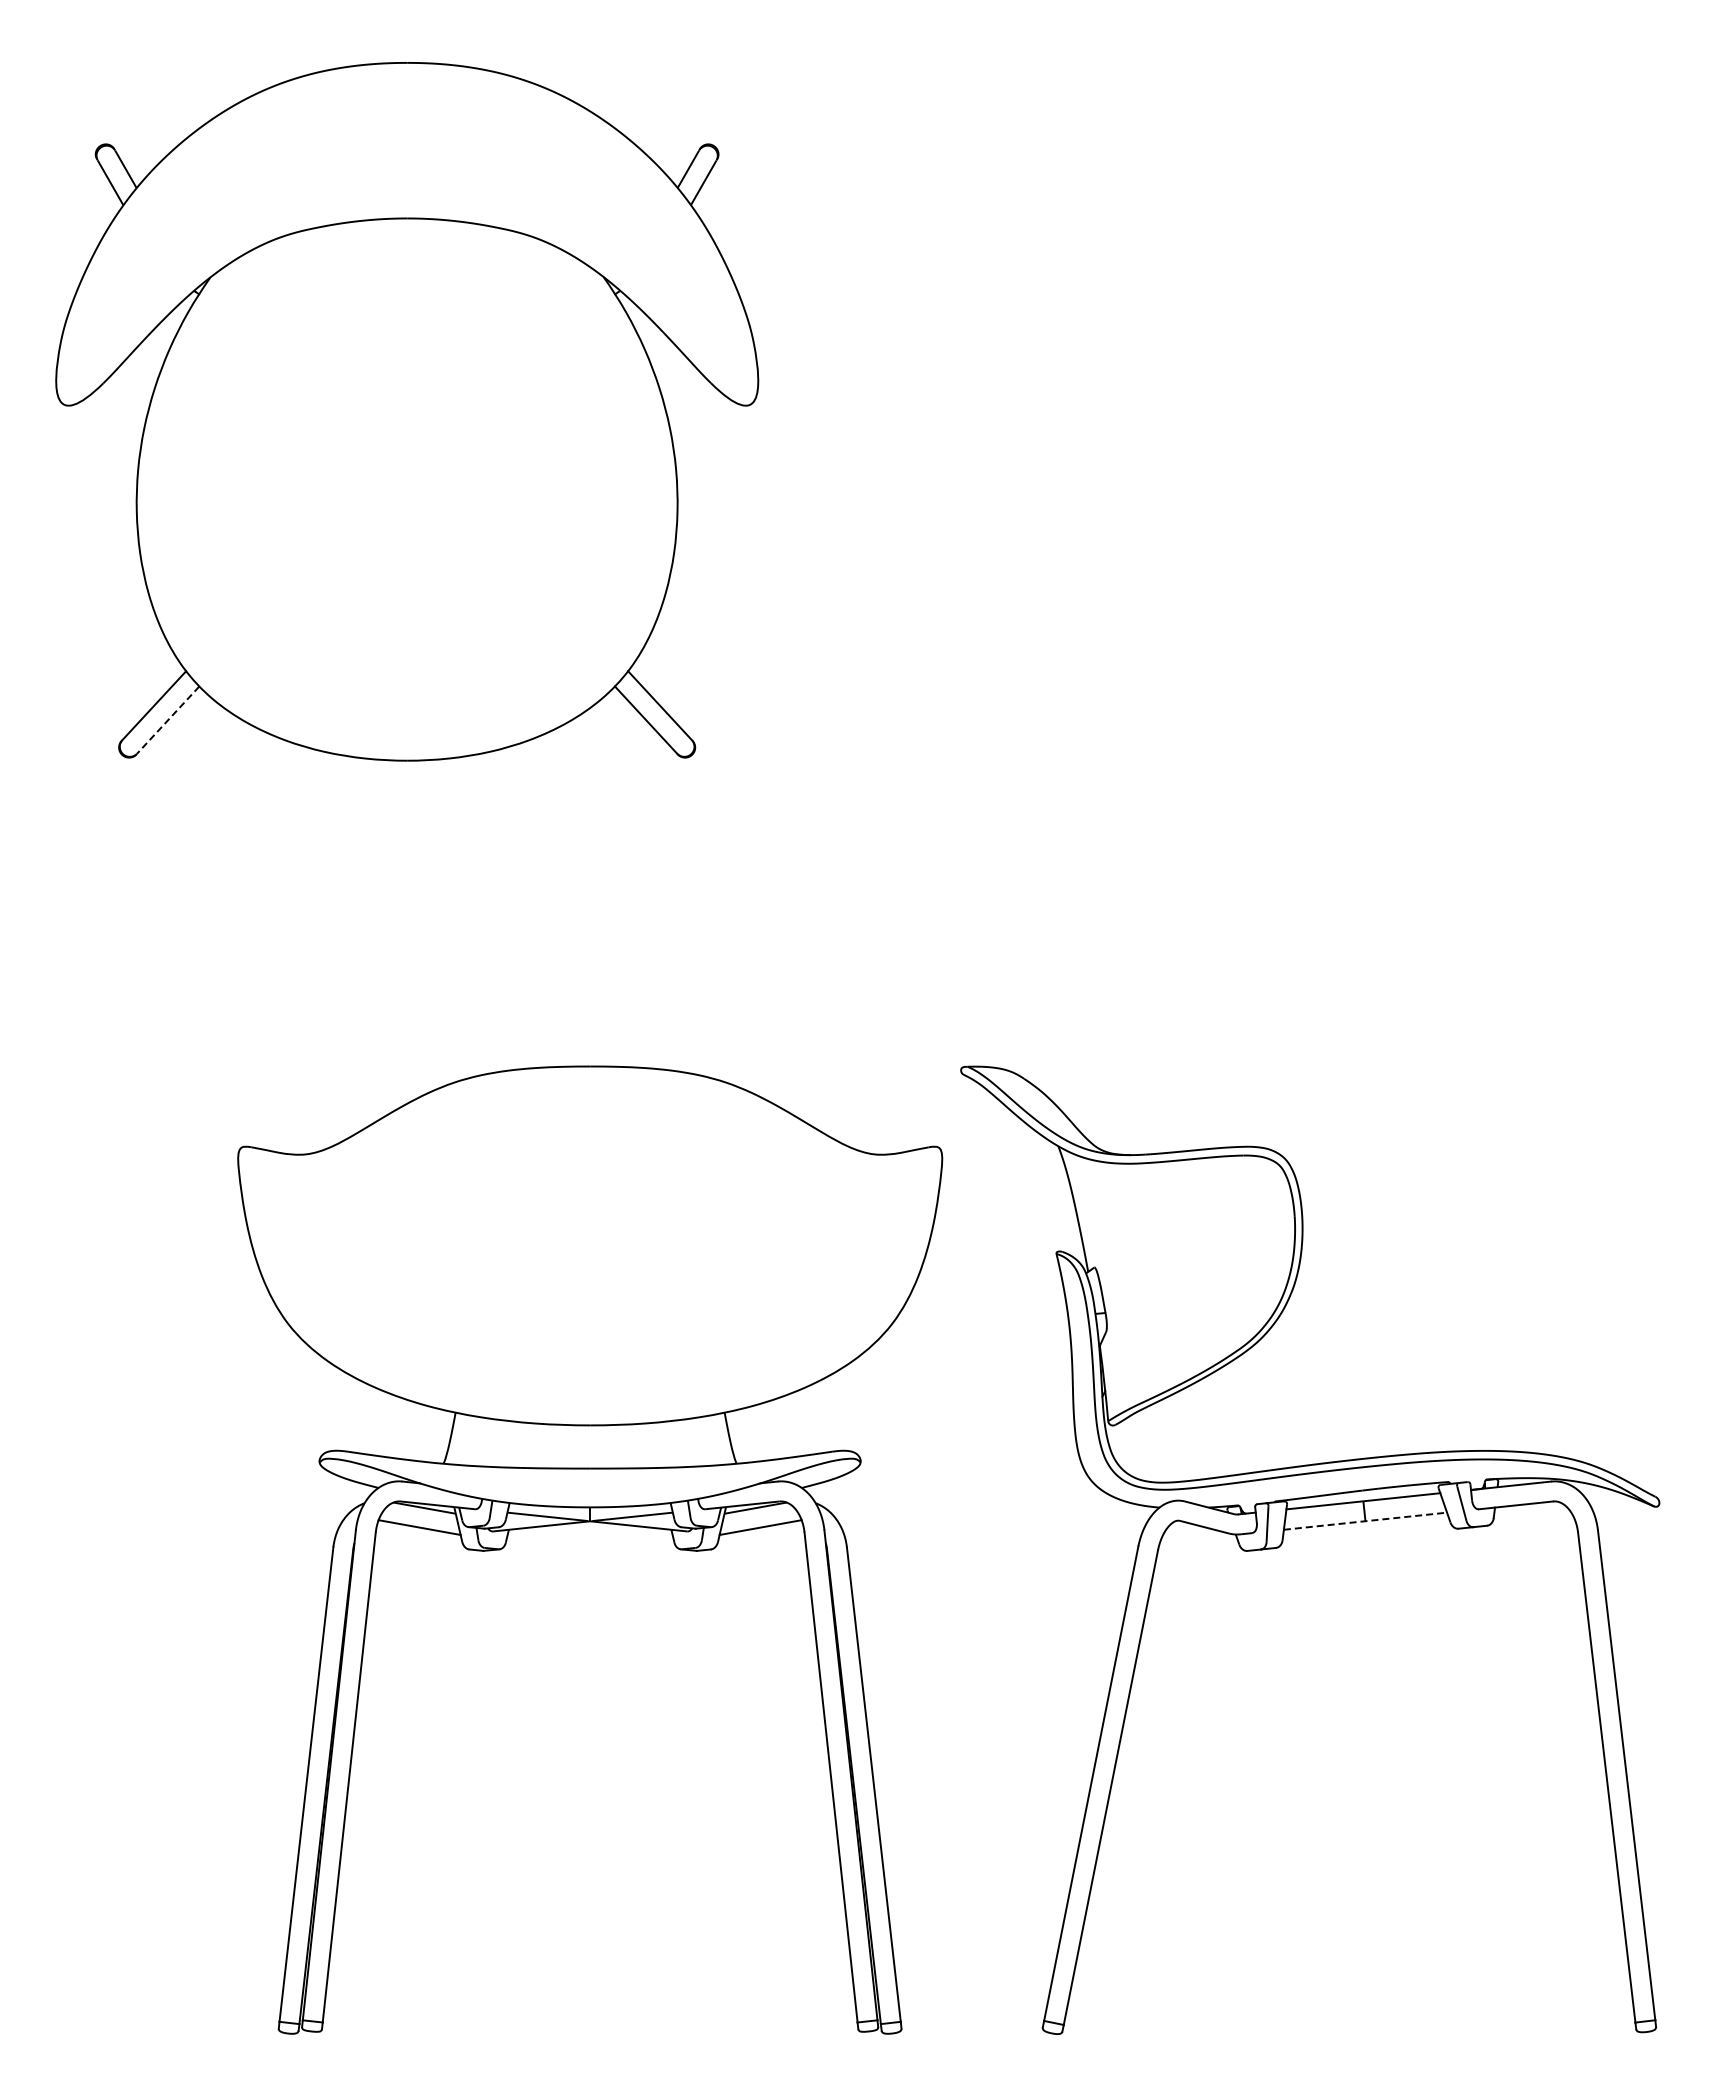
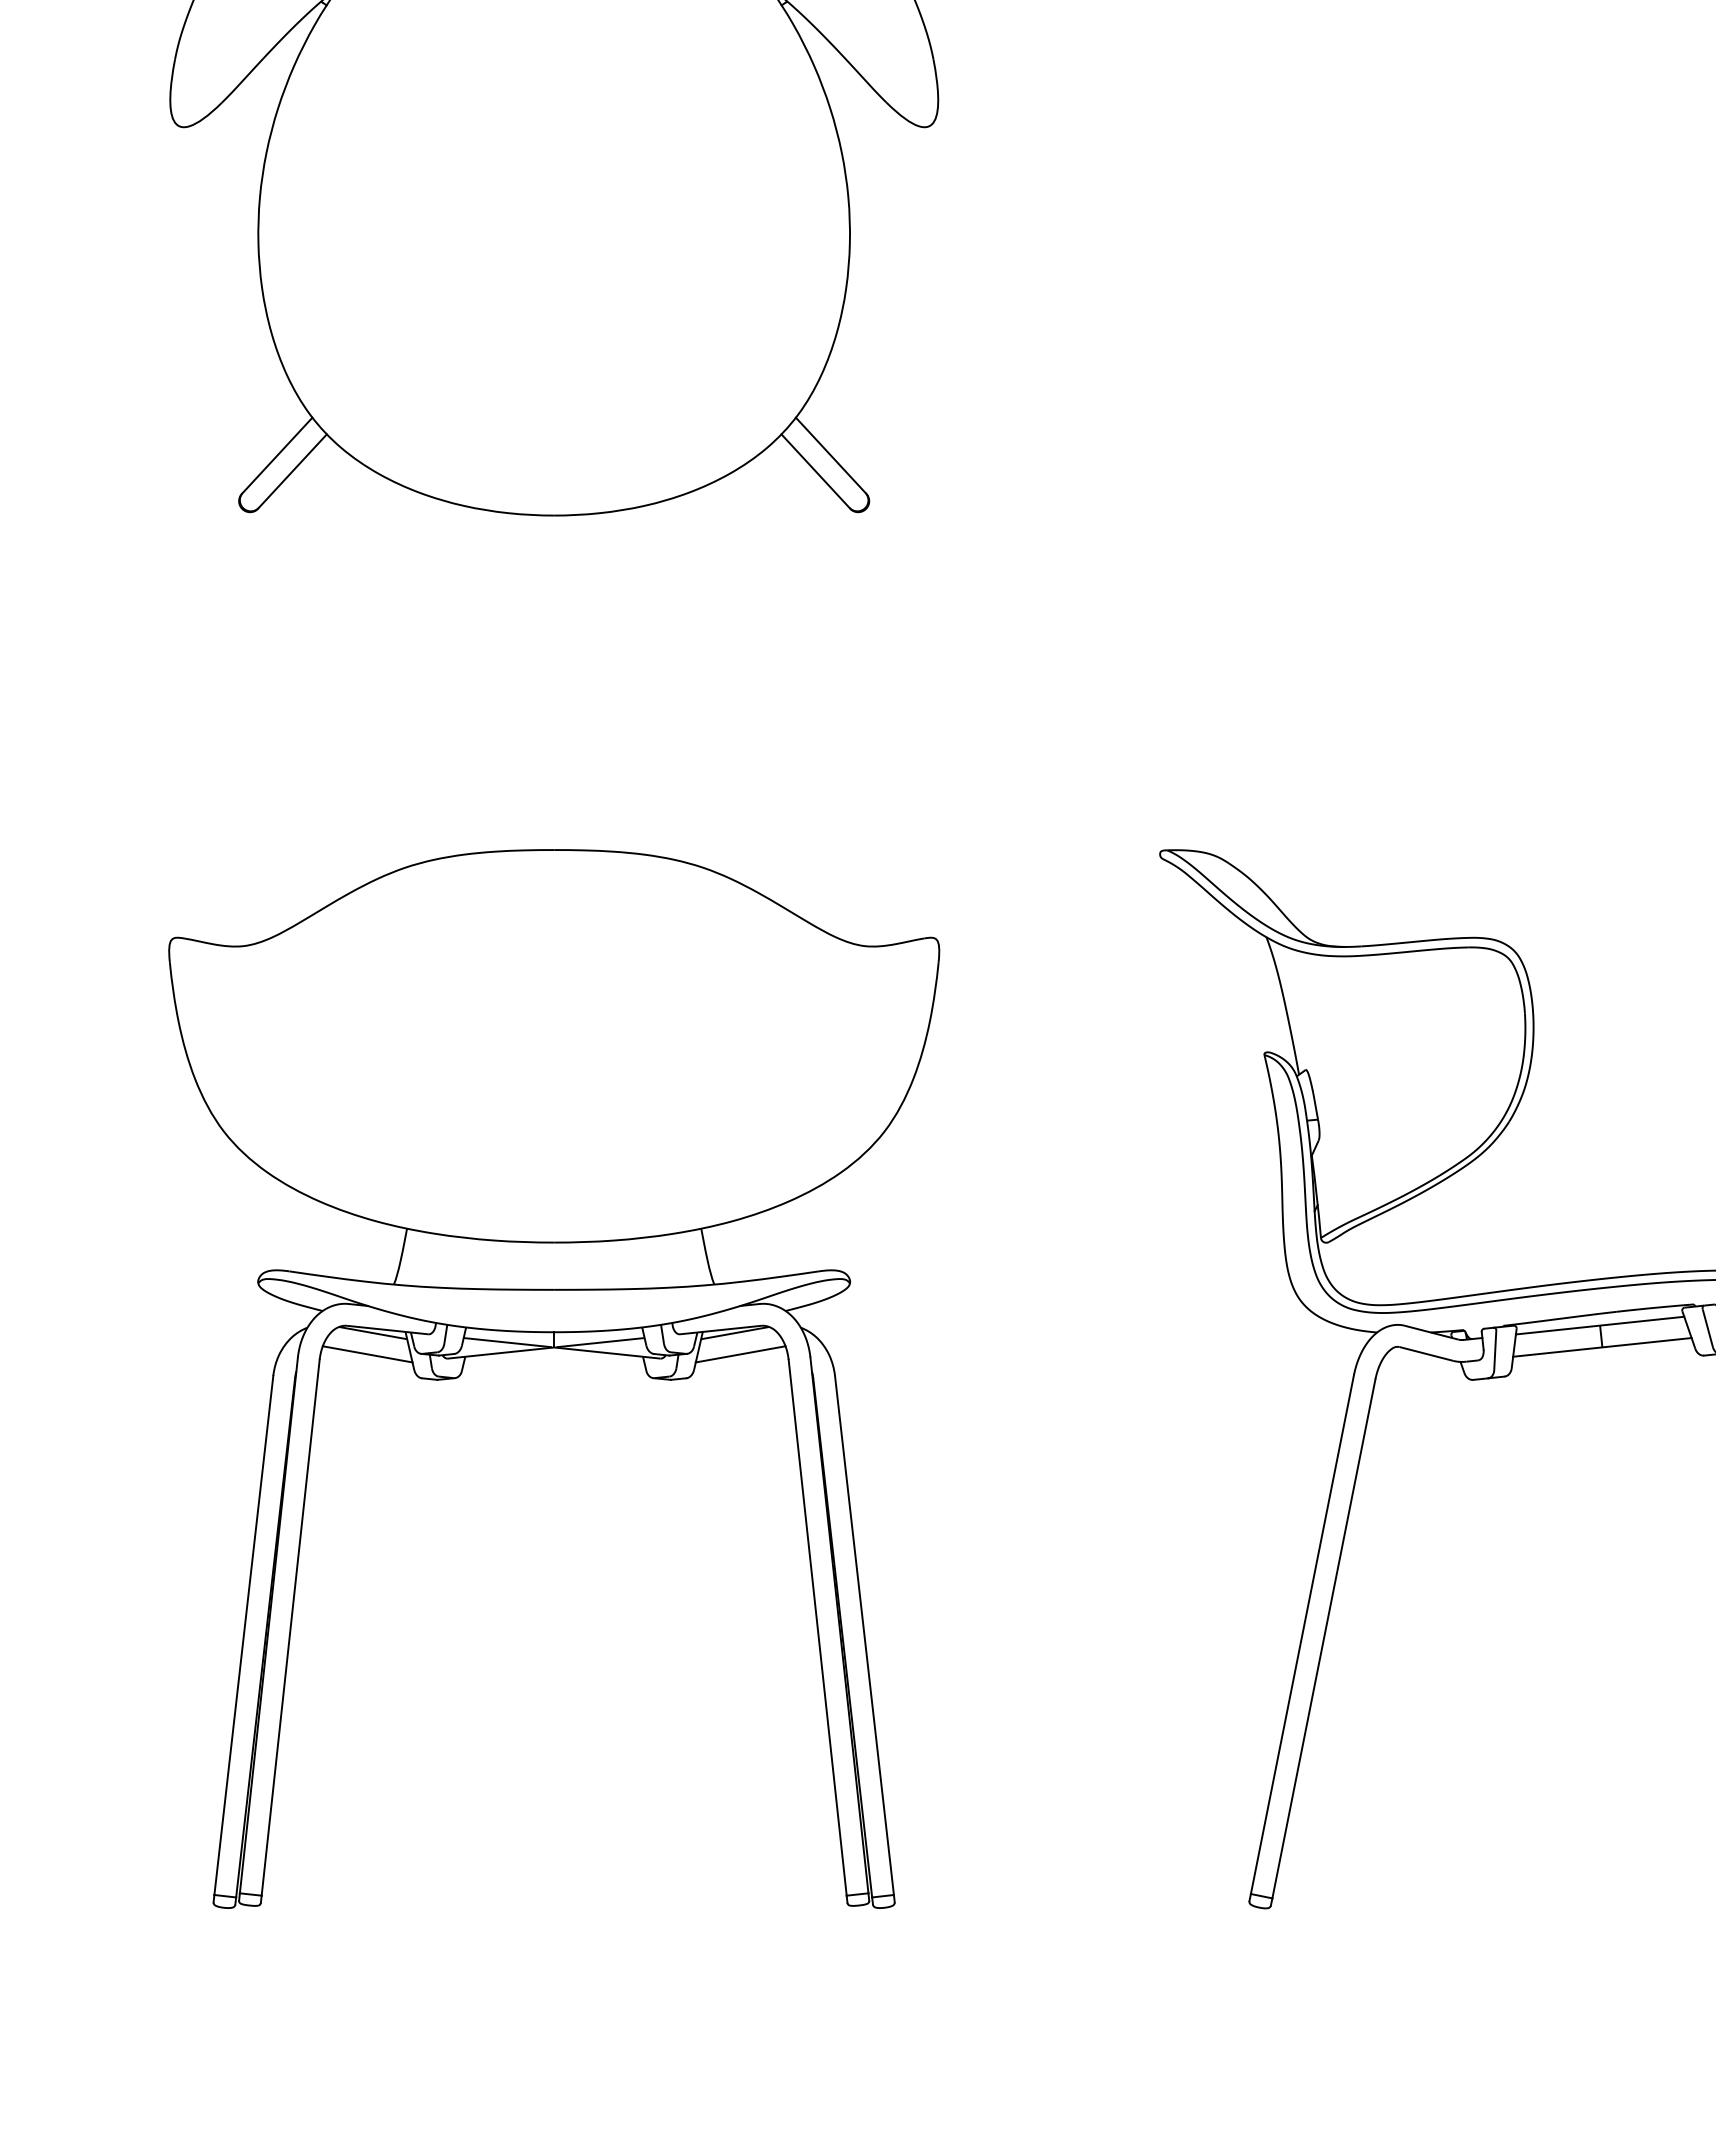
line: (168, 720) -> (293, 471), dashed -> solid
line: (1365, 1521) -> (1602, 1347), dashed -> solid
part: (590, 1522) -> (554, 1348), moved

